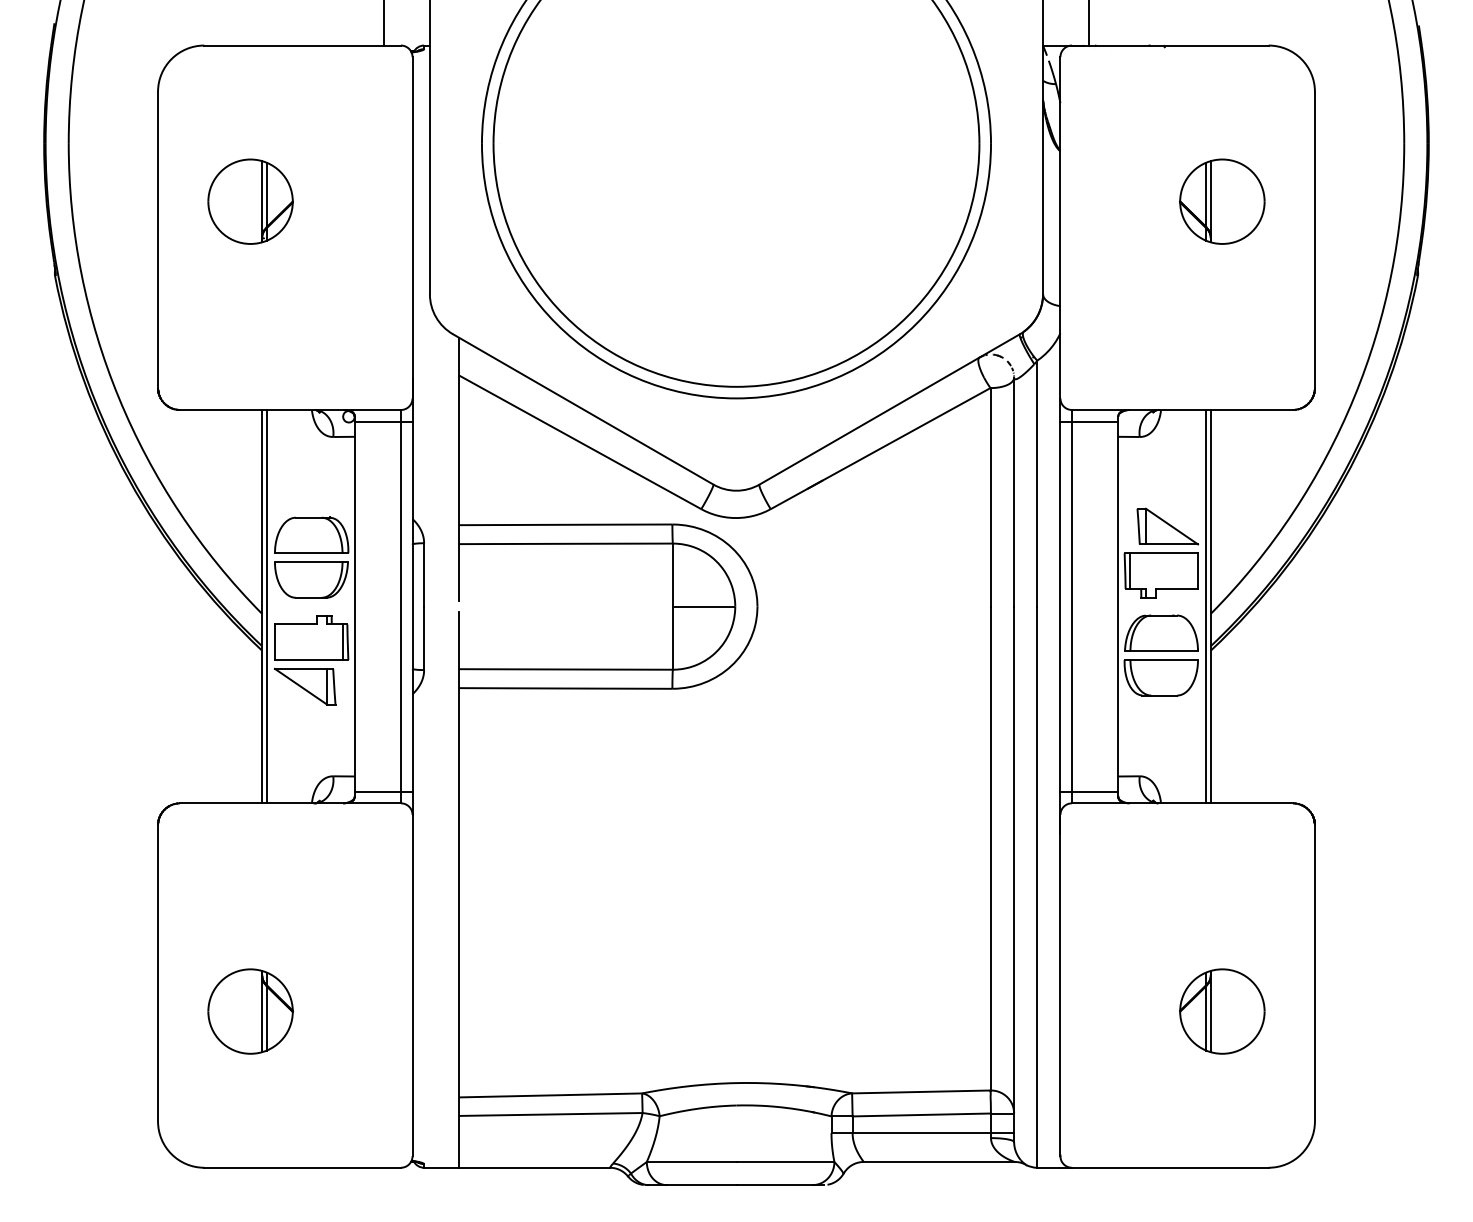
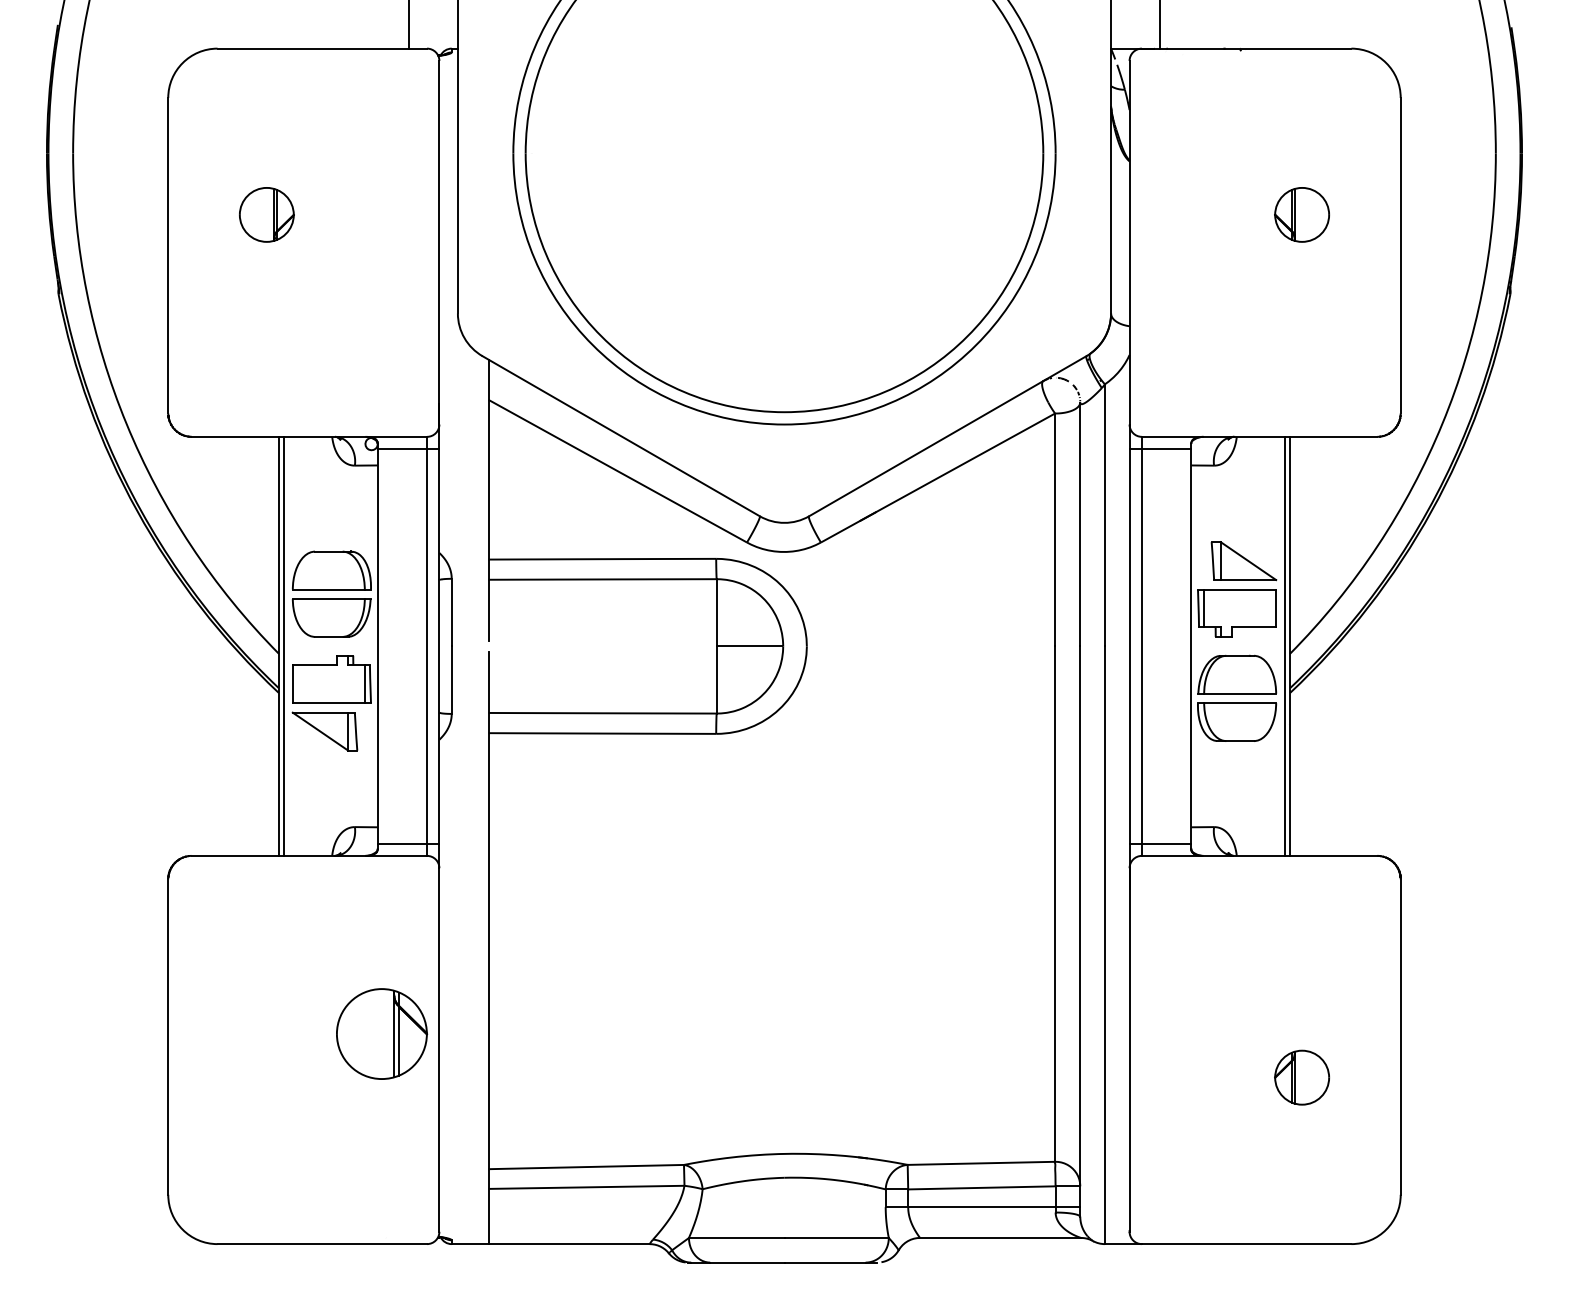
part: (250, 201) -> (266, 214), size x0.6
part: (1222, 201) -> (1302, 214), size x0.6
part: (250, 1011) -> (381, 1033), moved
part: (1222, 1011) -> (1302, 1077), size x0.6

